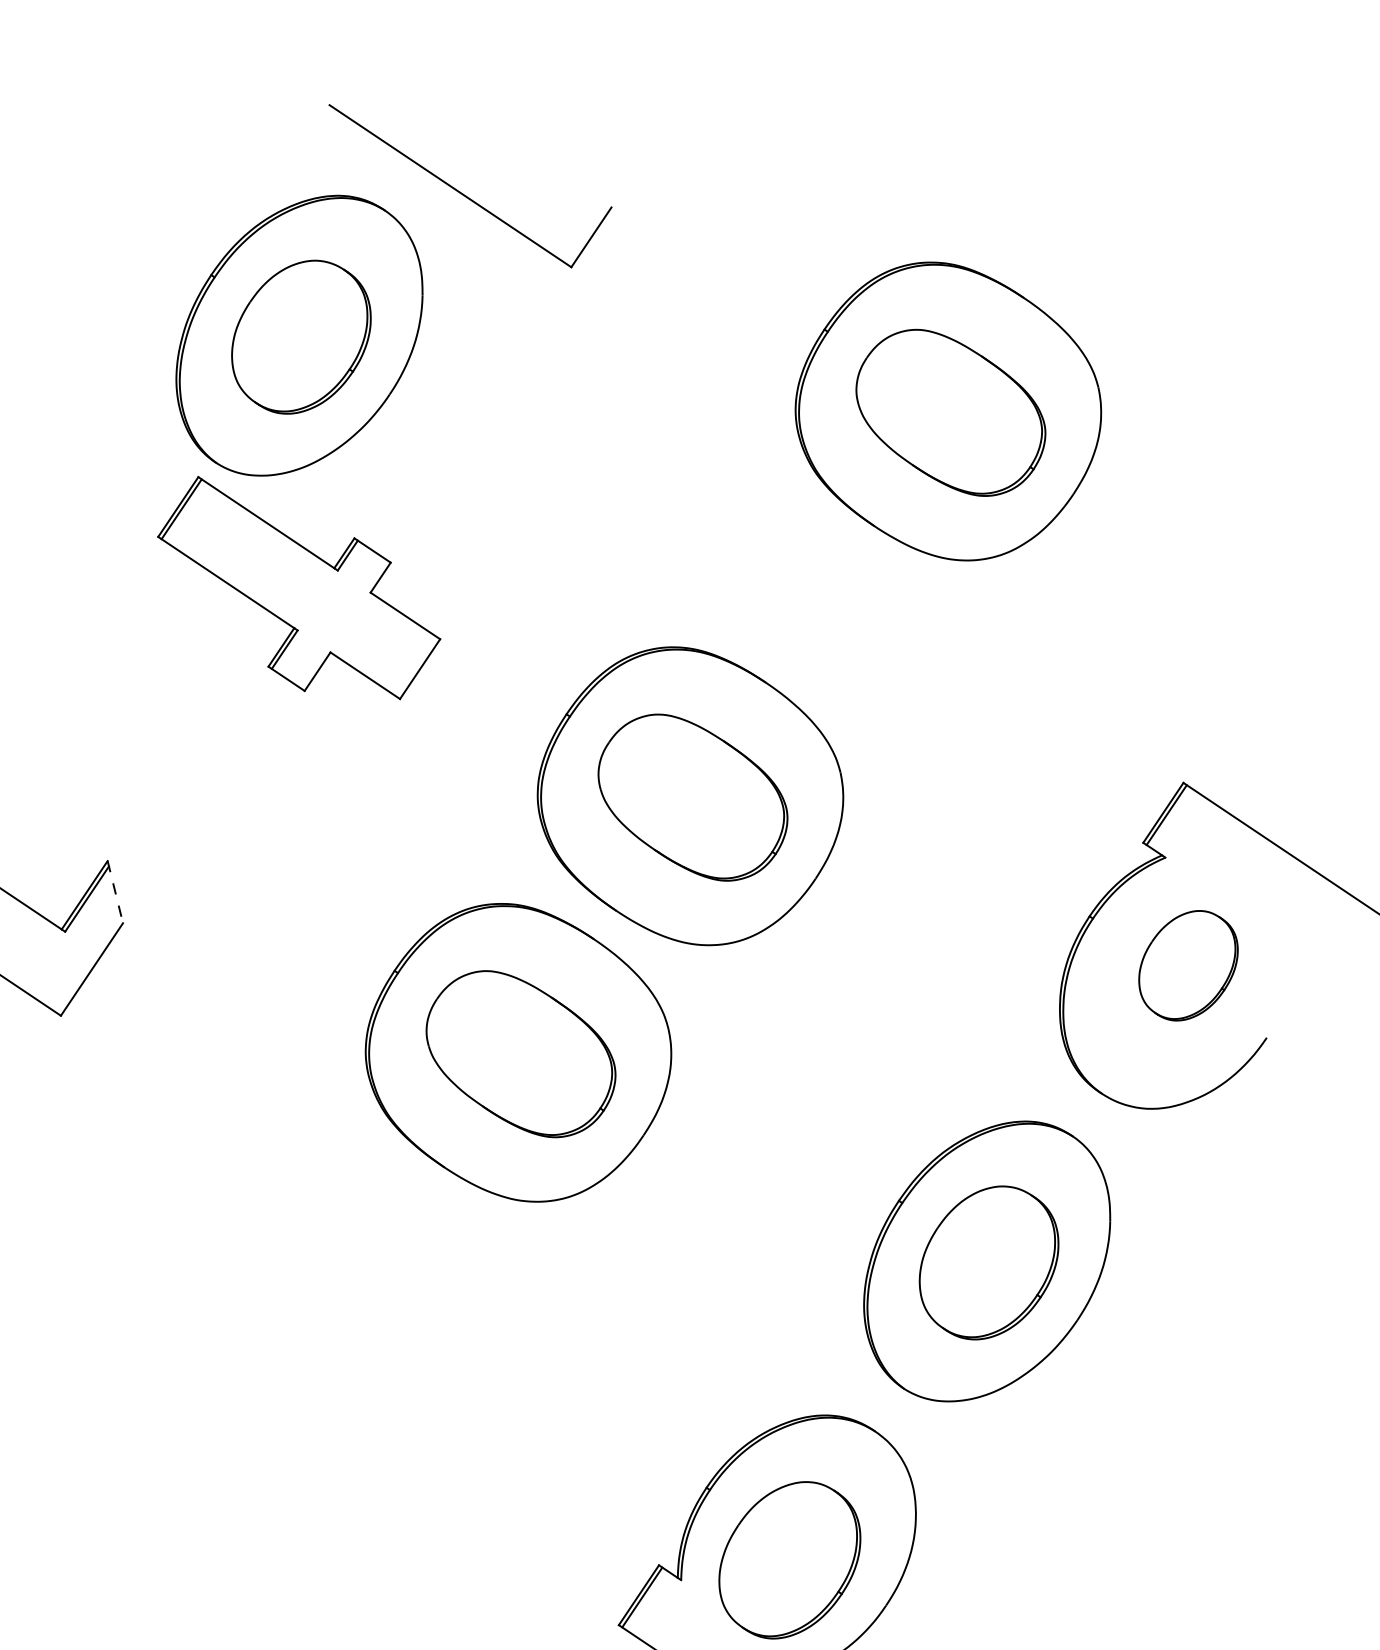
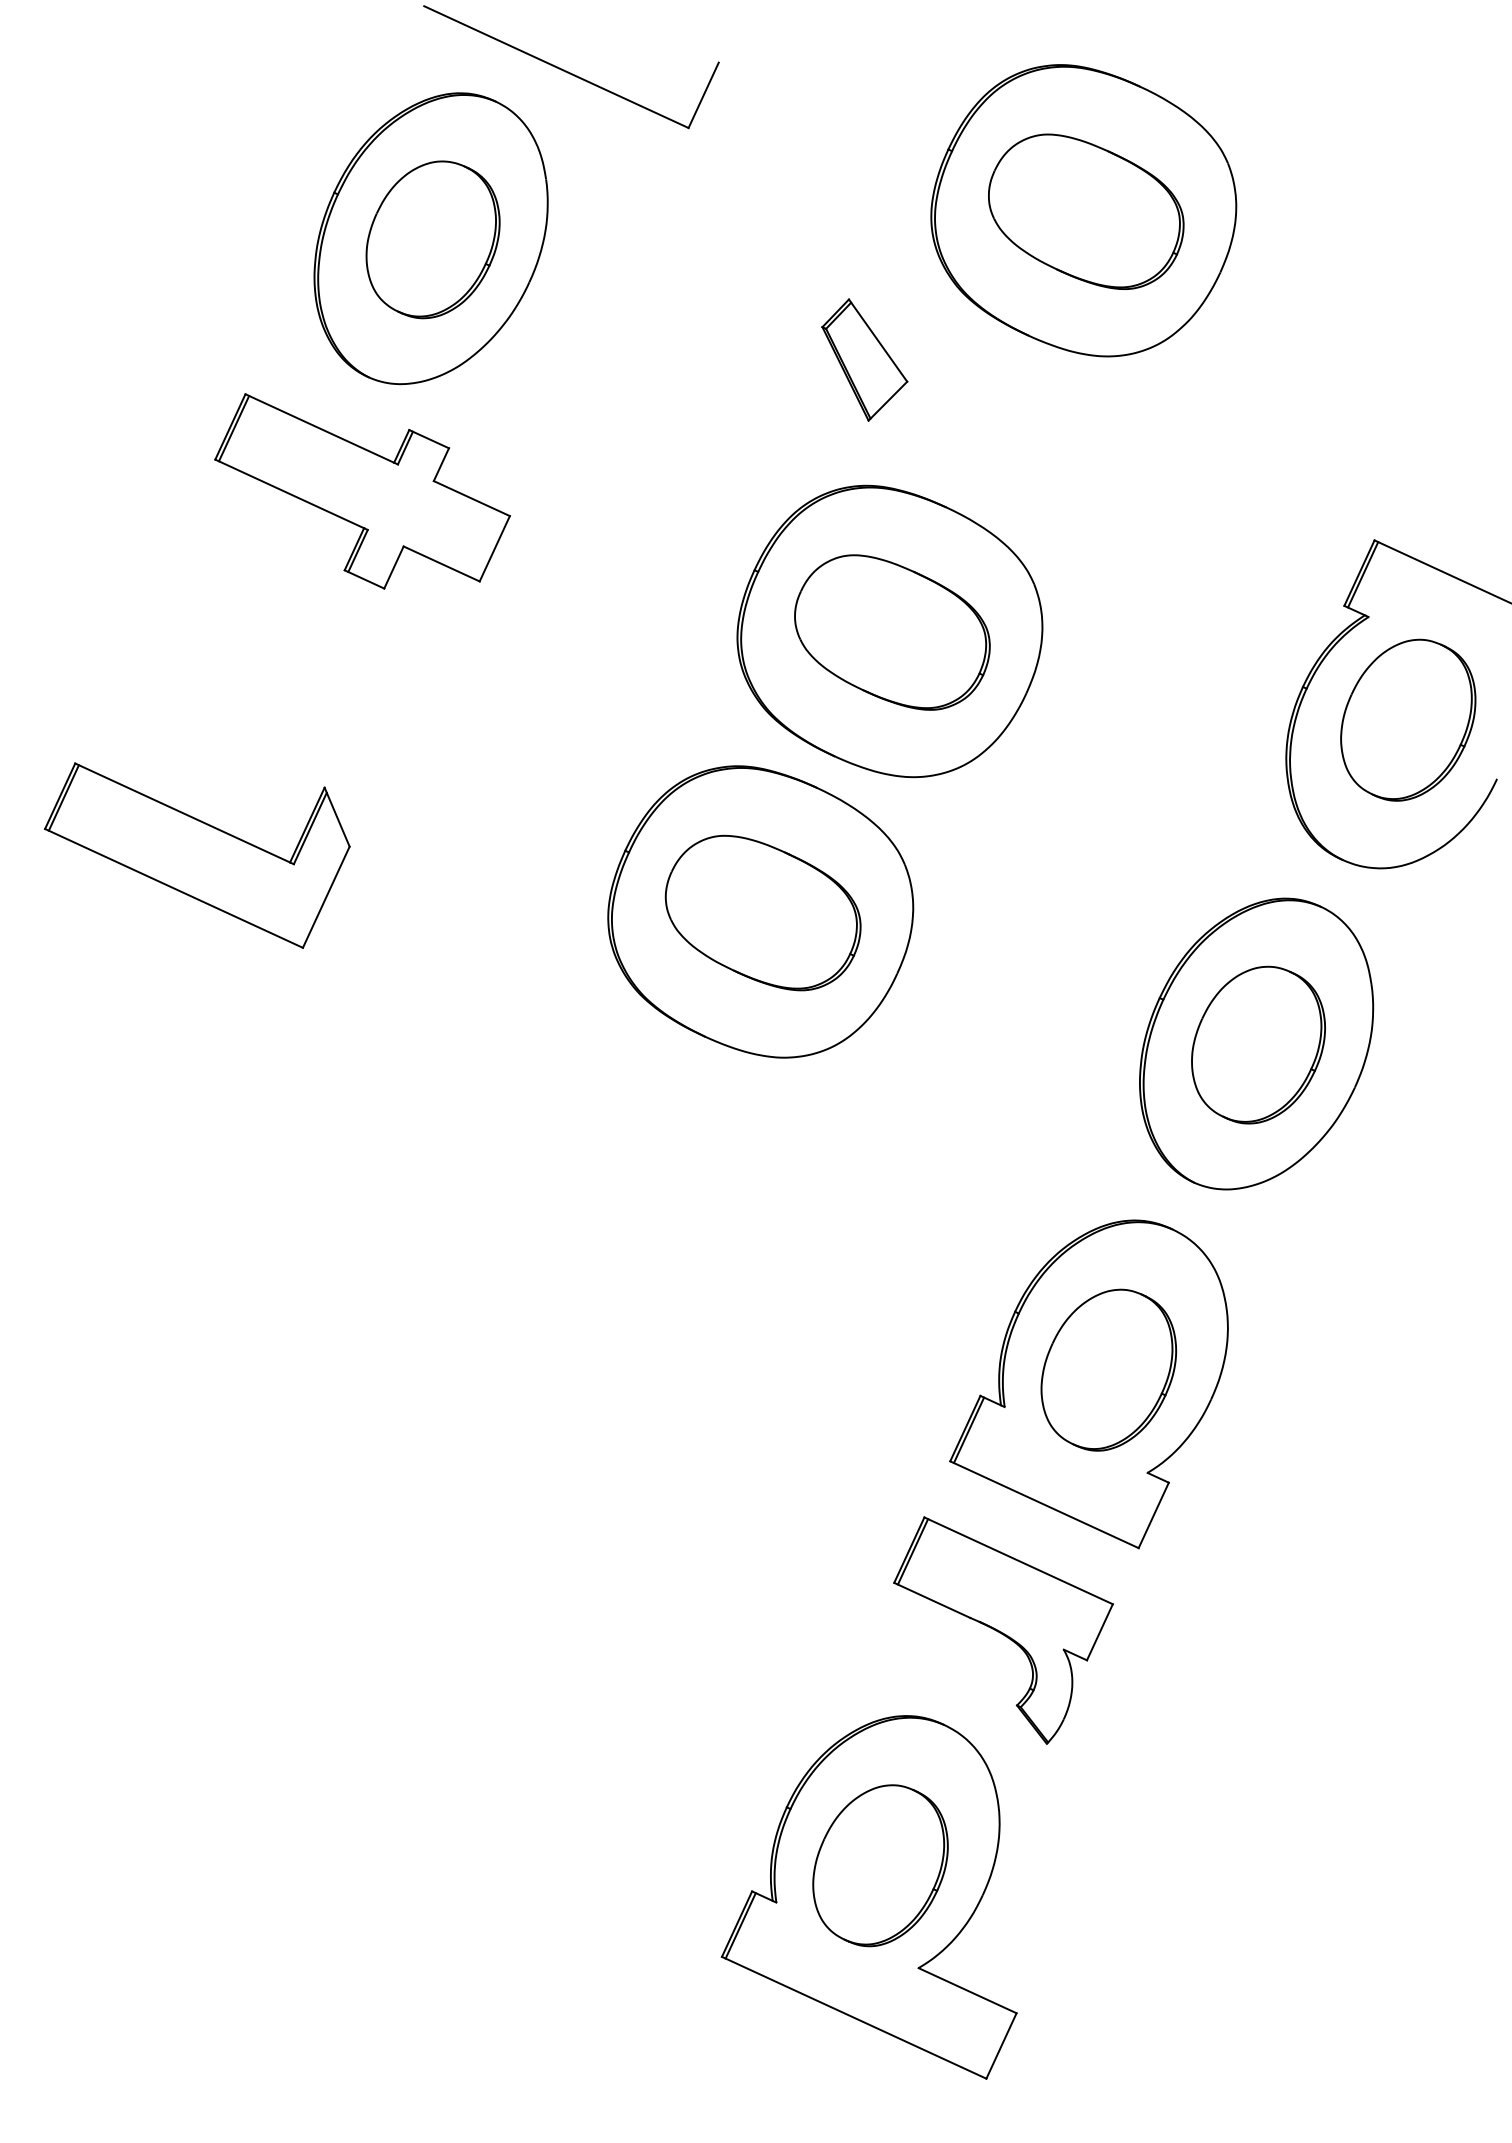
part: (708, 523) -> (864, 359), added
part: (298, 591) -> (362, 491), moved
line: (115, 892) -> (337, 817), dashed -> solid
part: (1188, 965) -> (1408, 719), size x1.43

